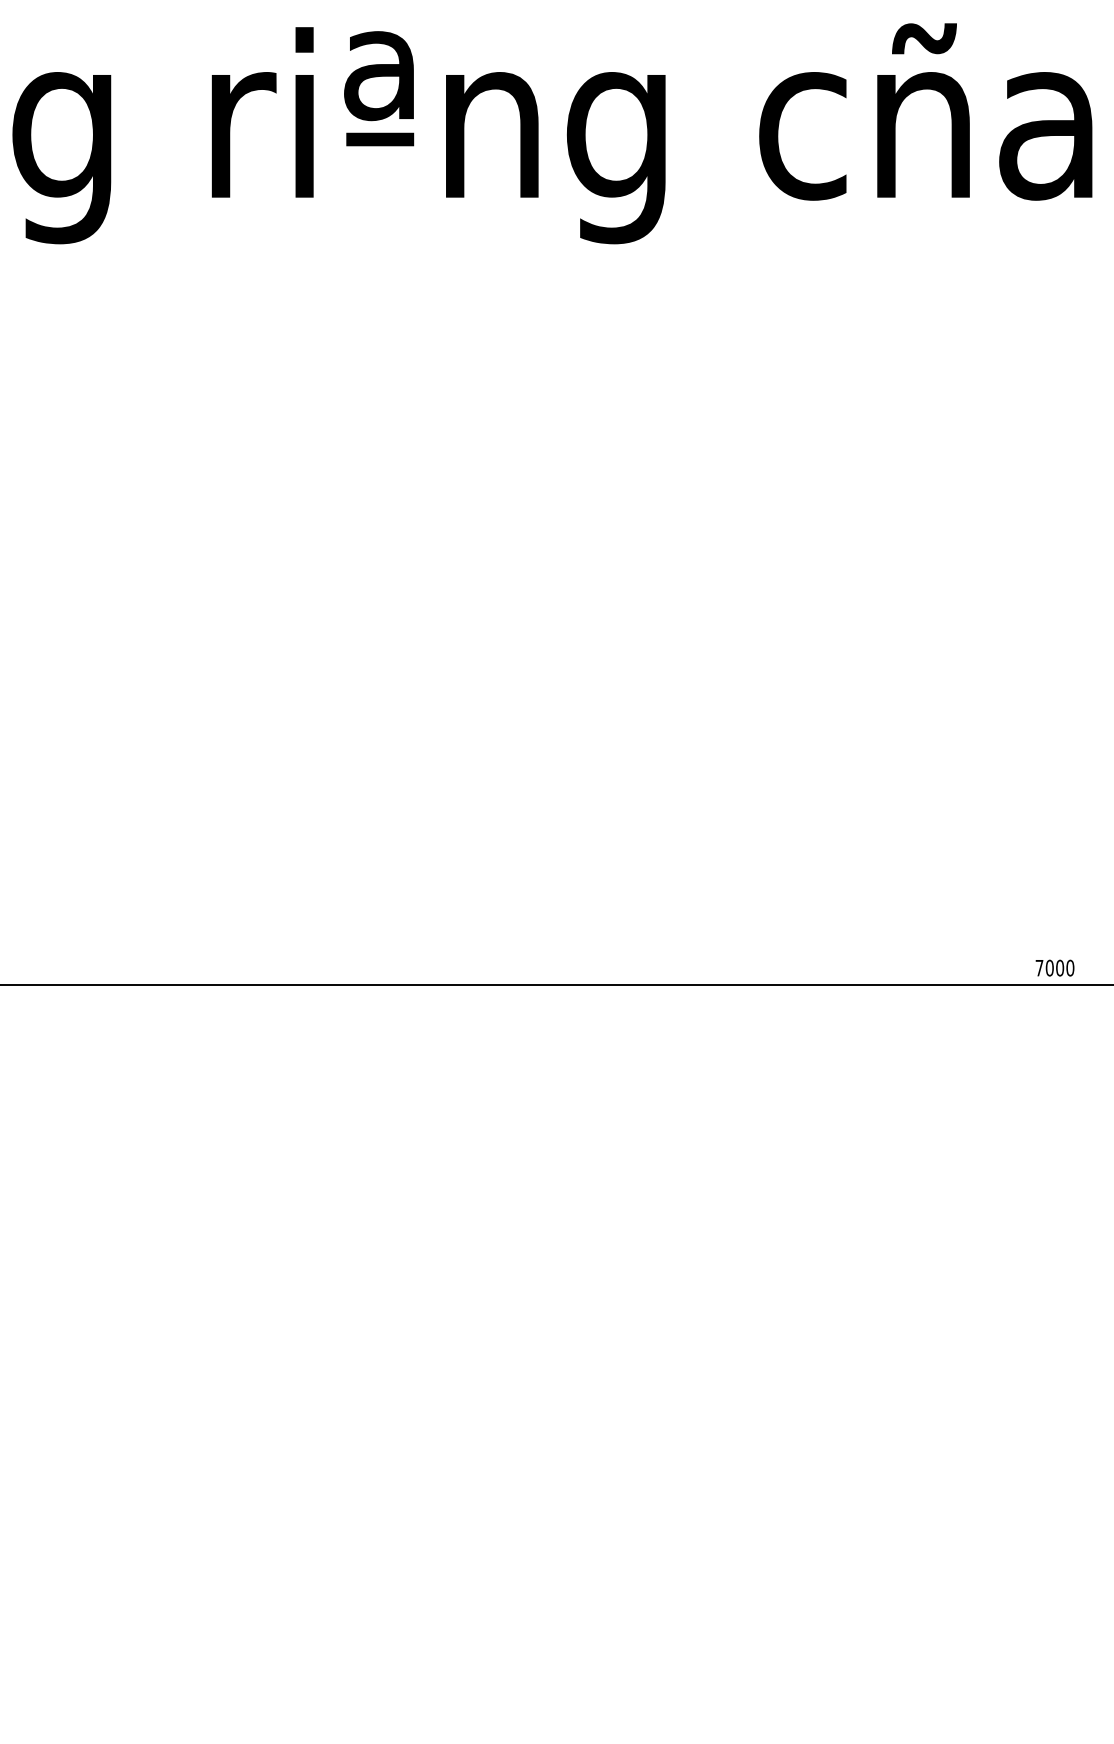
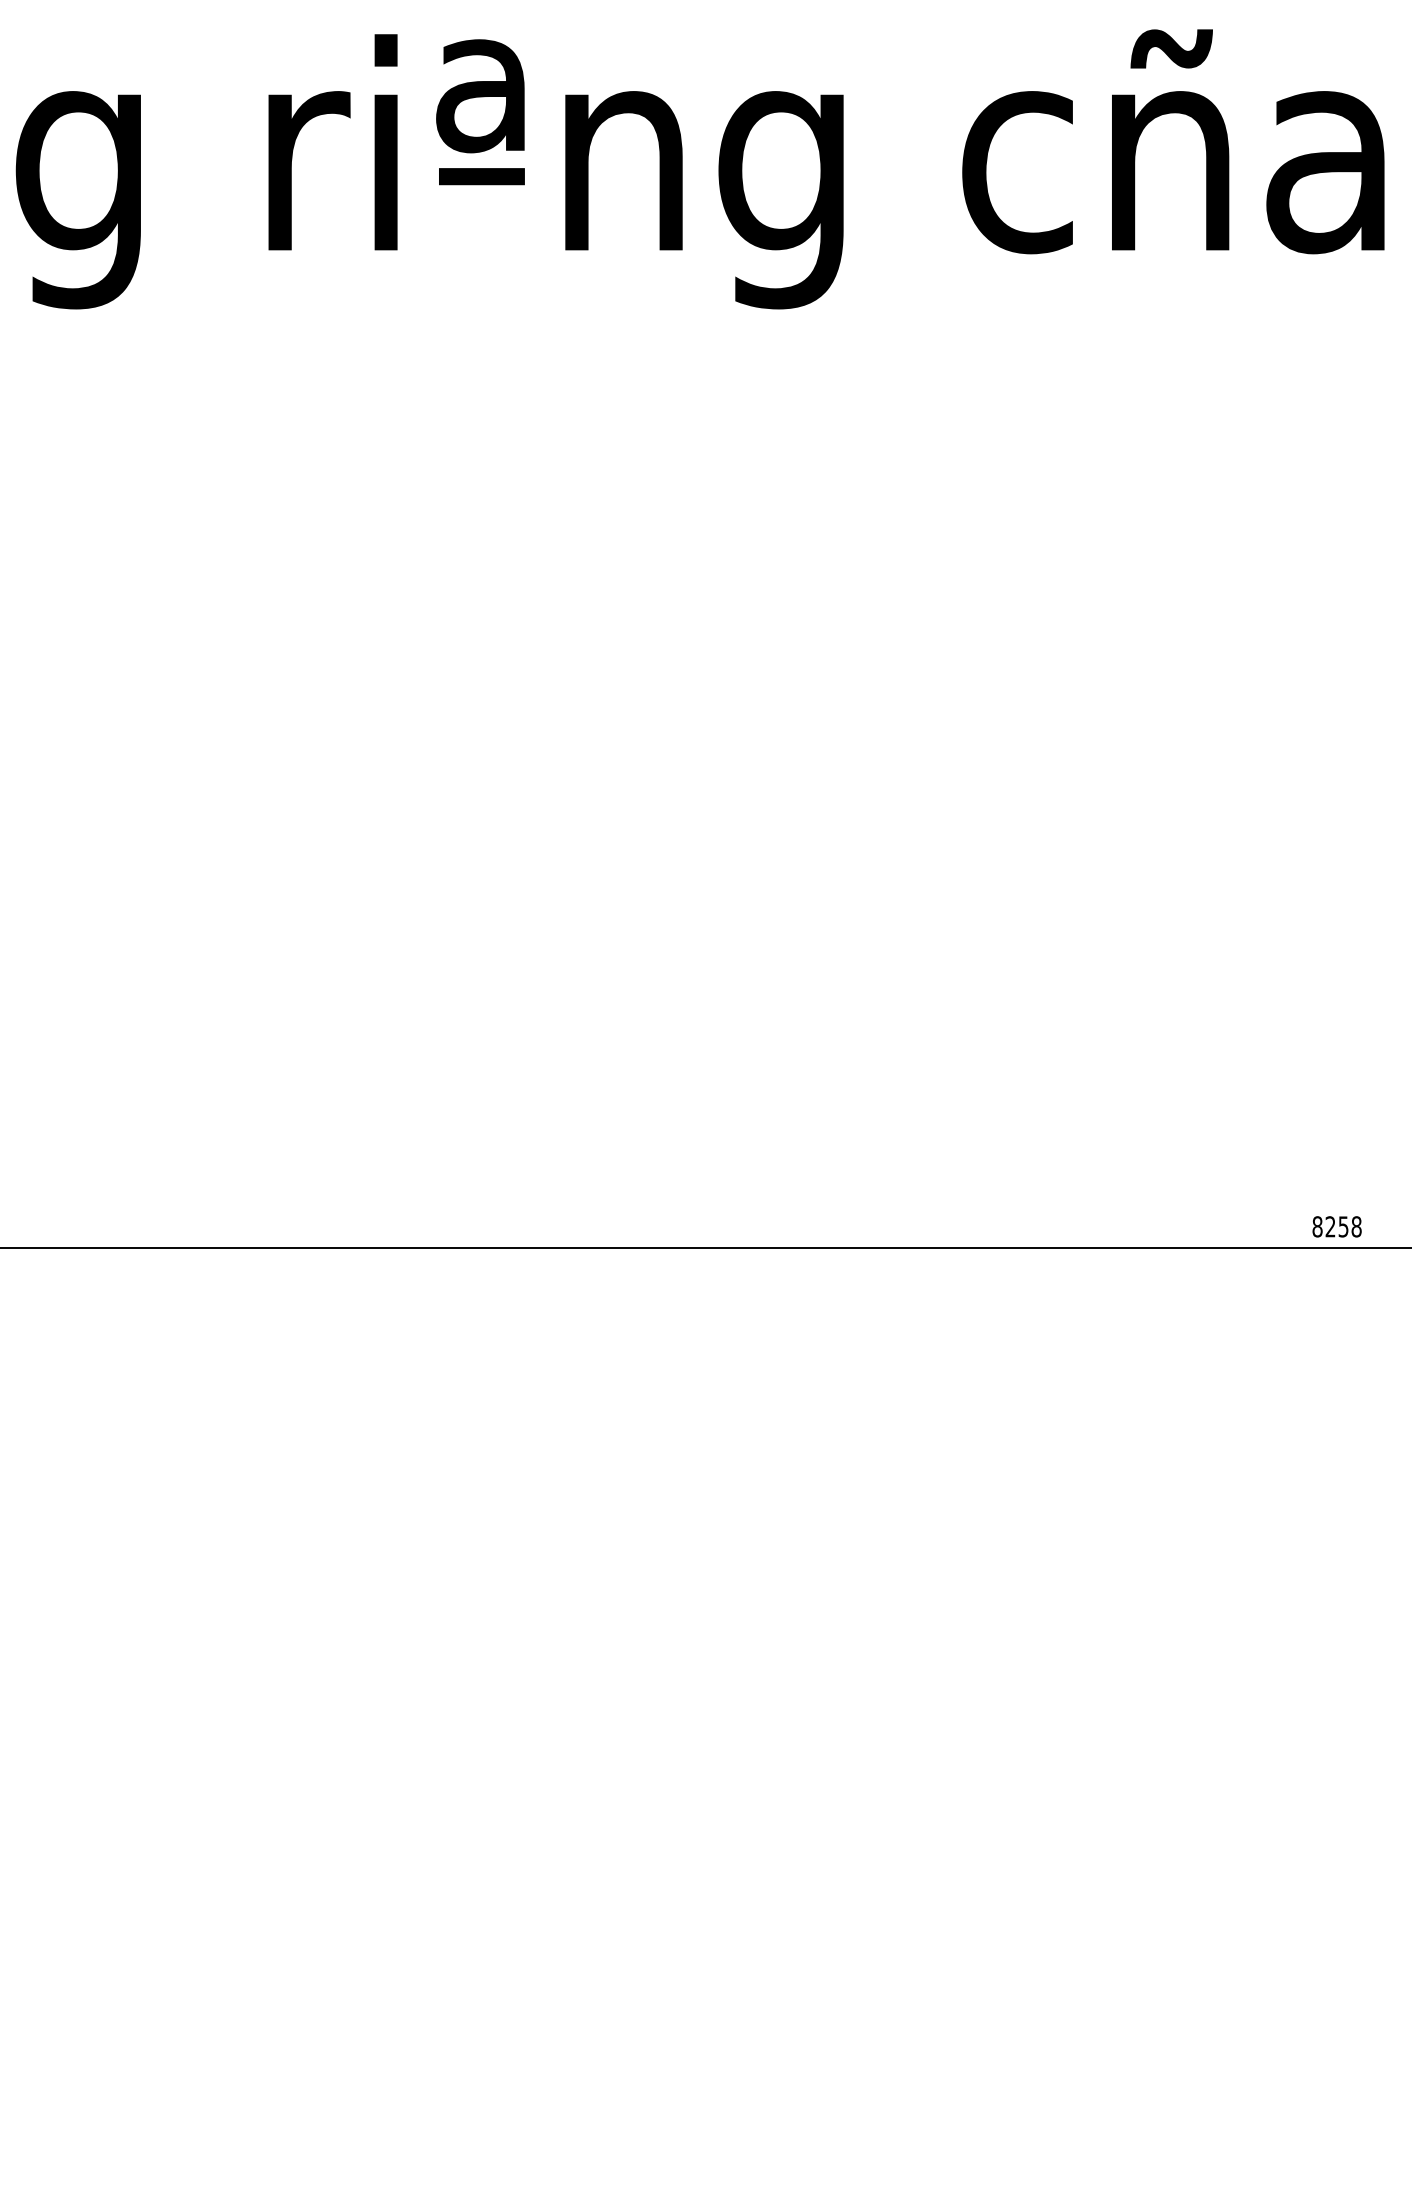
text: (1054, 967) -> (1336, 1226), 7000 -> 8258

